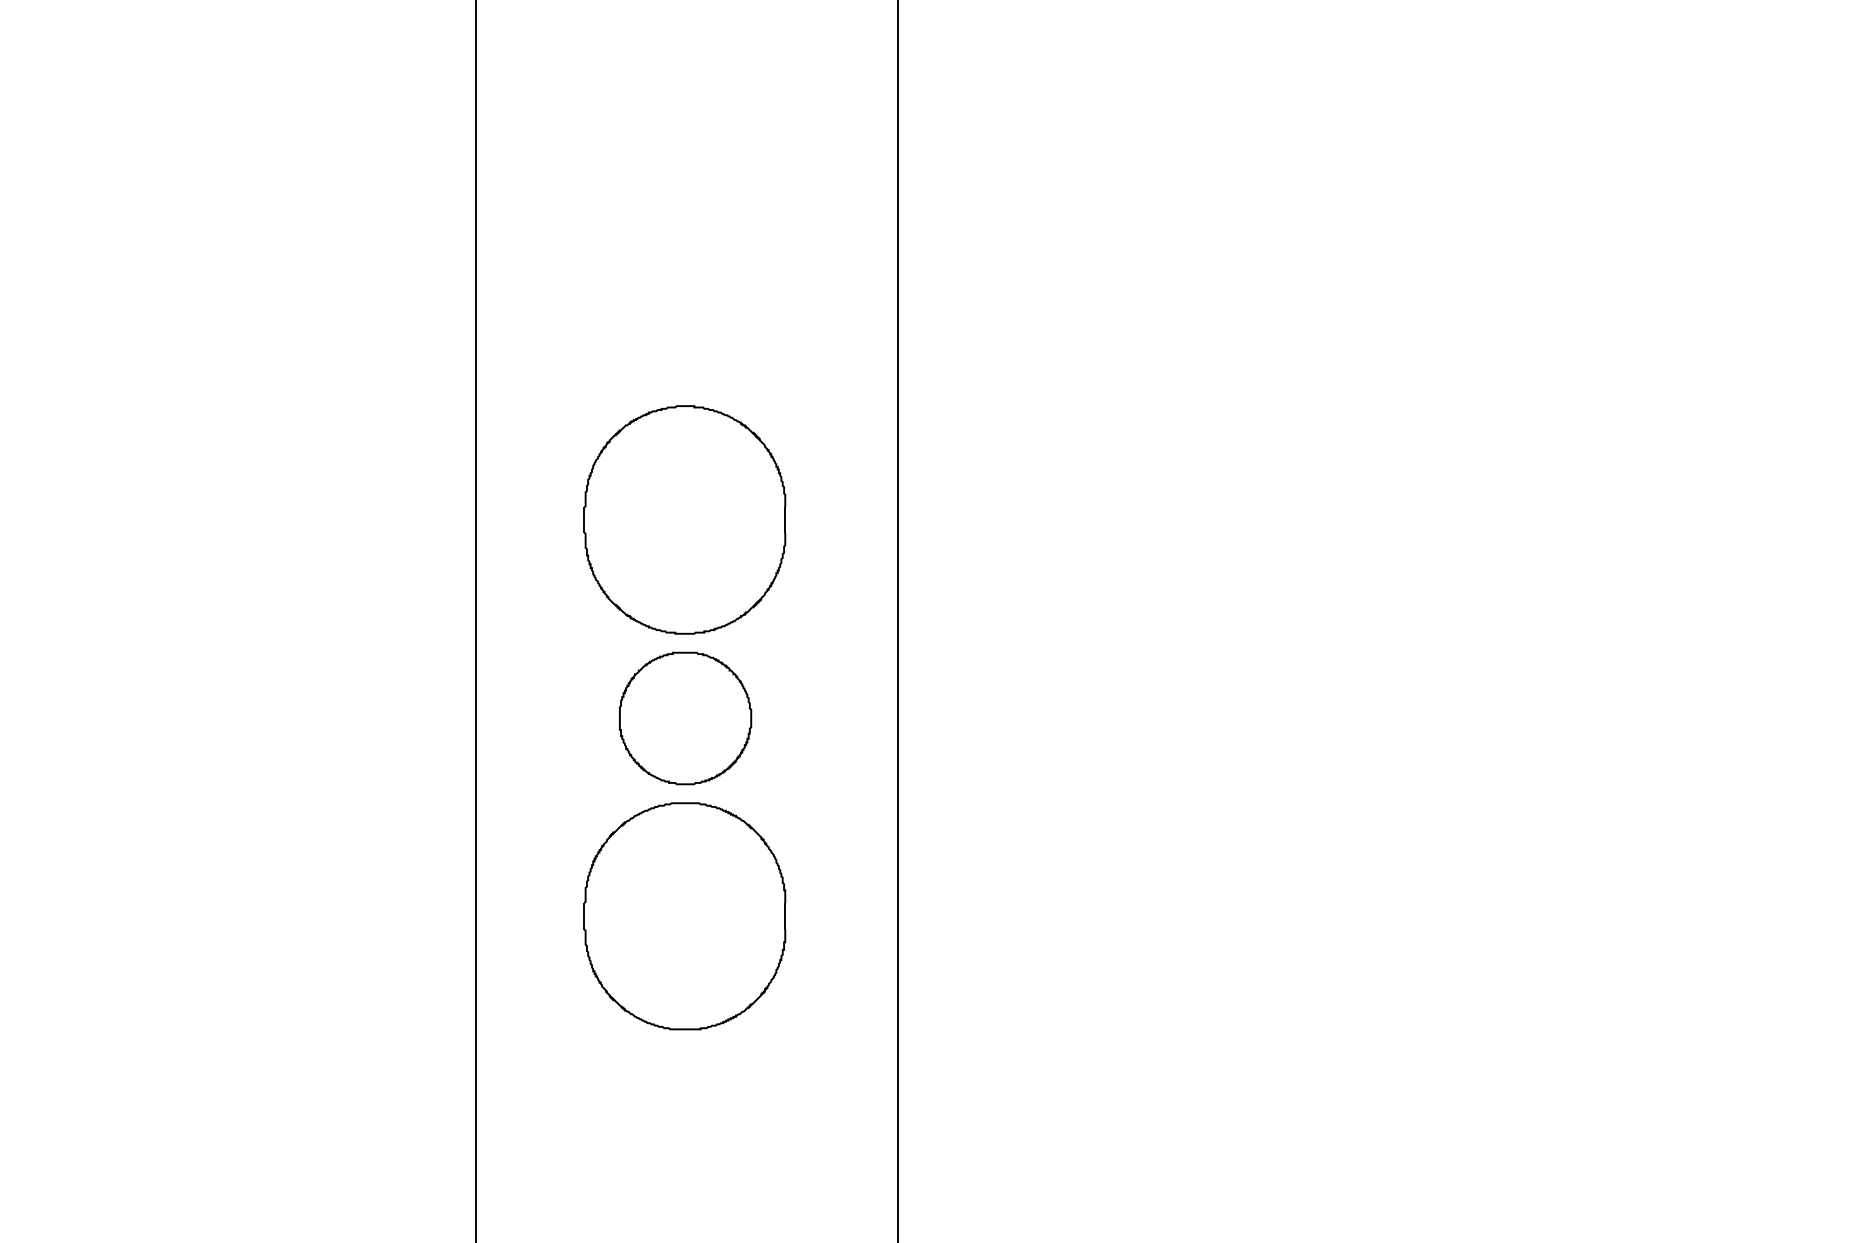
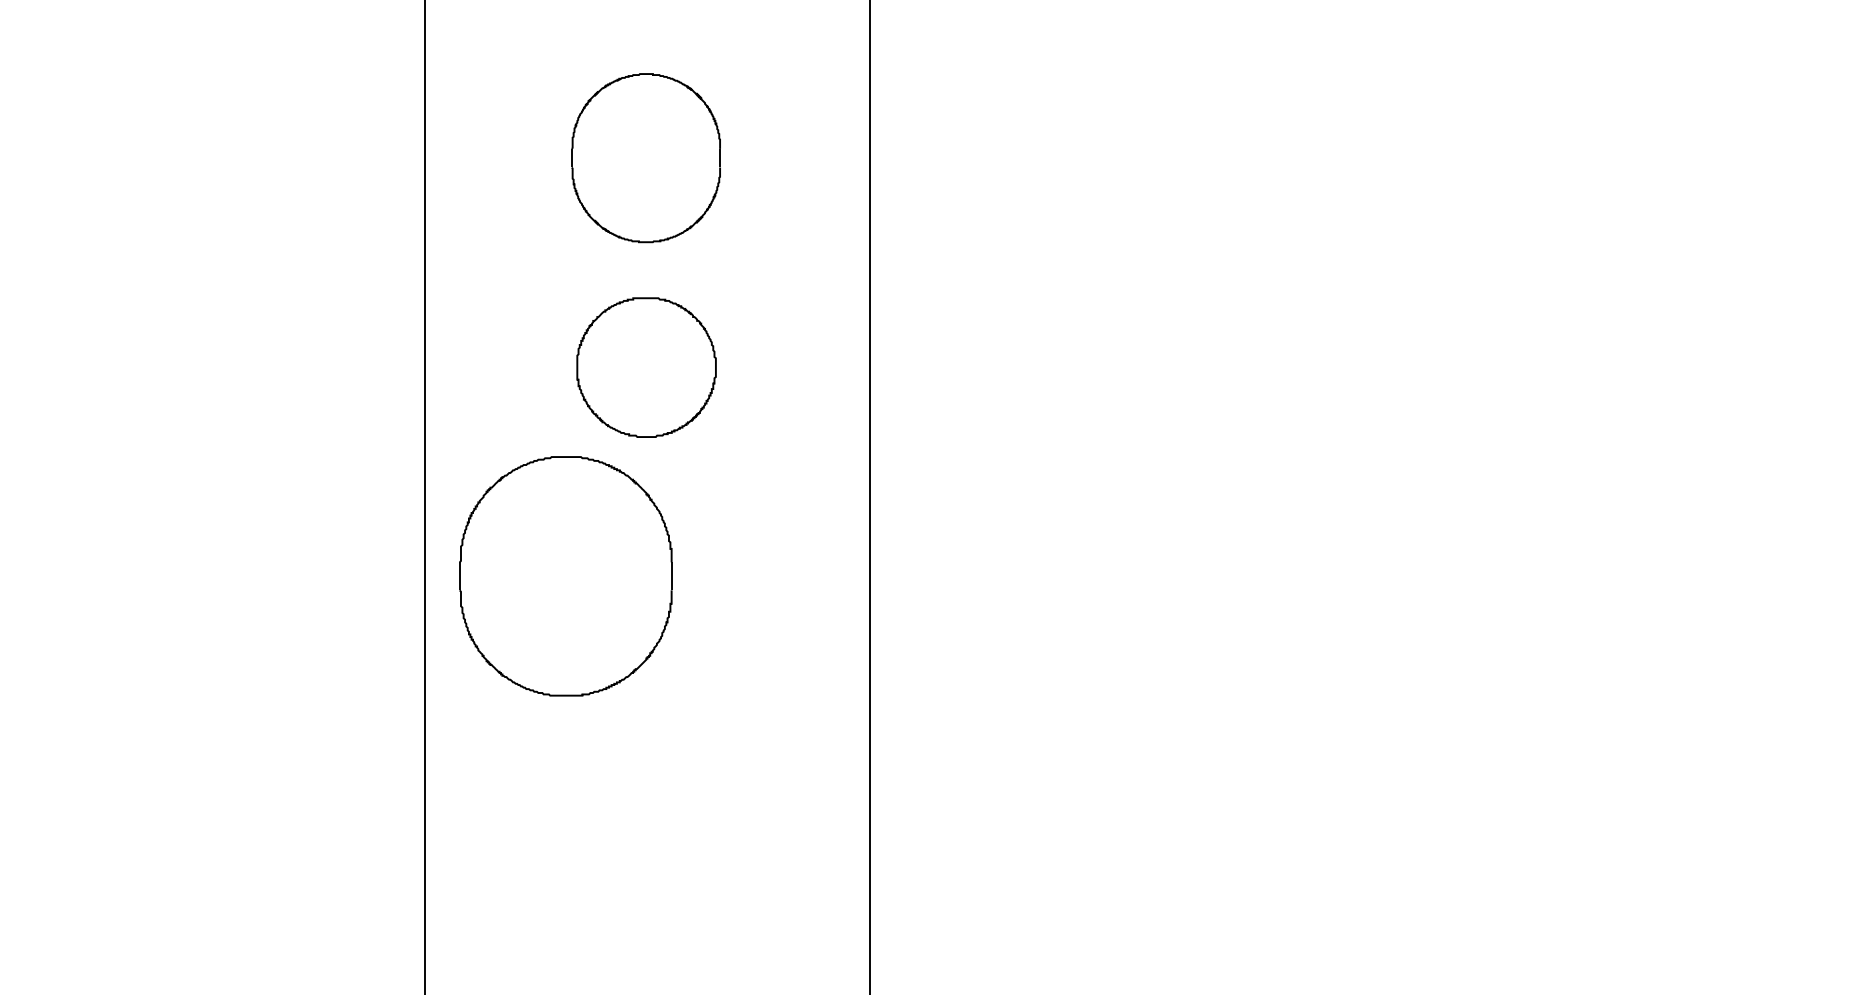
part: (684, 519) -> (645, 157), size x0.7
part: (684, 916) -> (565, 576), moved

